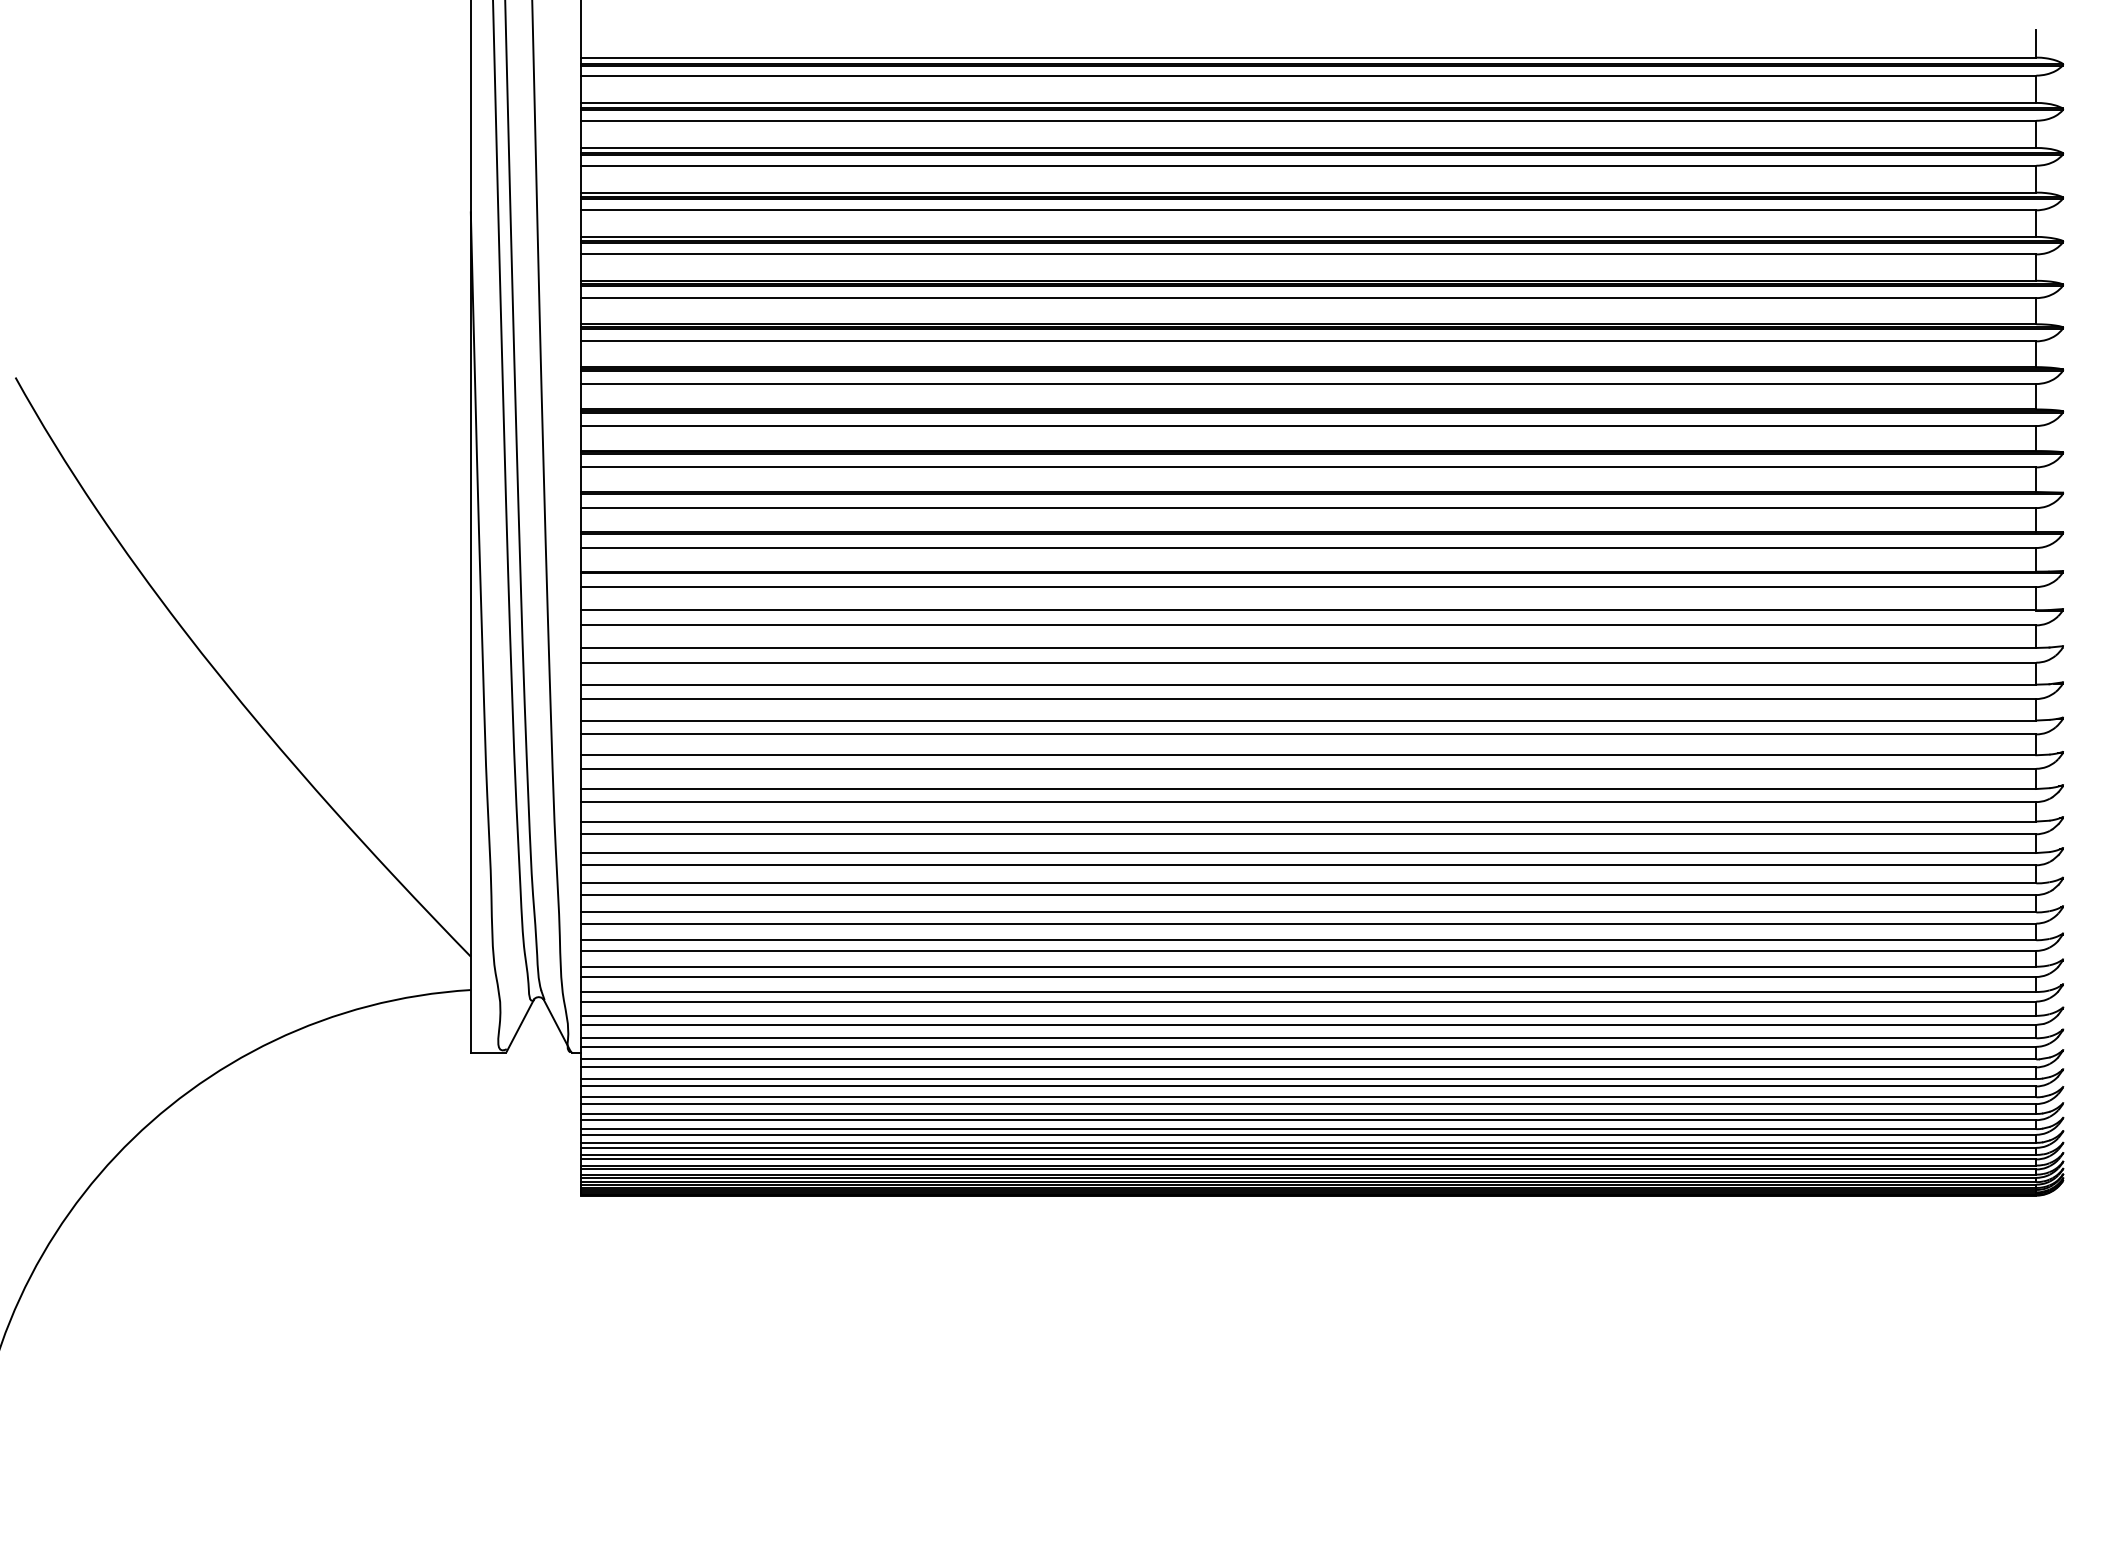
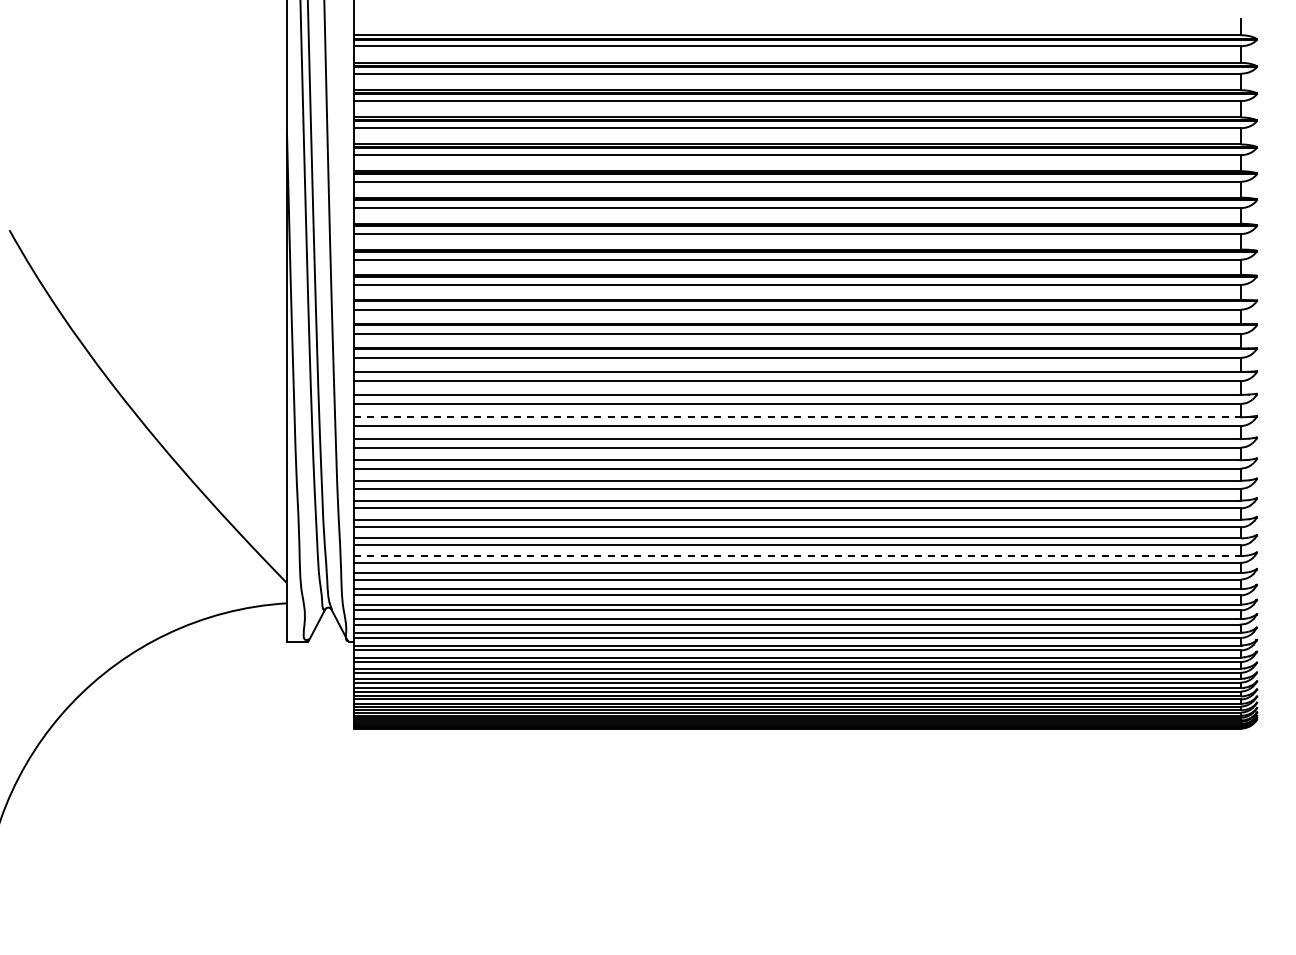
line: (1308, 685) -> (797, 417), solid -> dashed
line: (1308, 913) -> (797, 556), solid -> dashed

